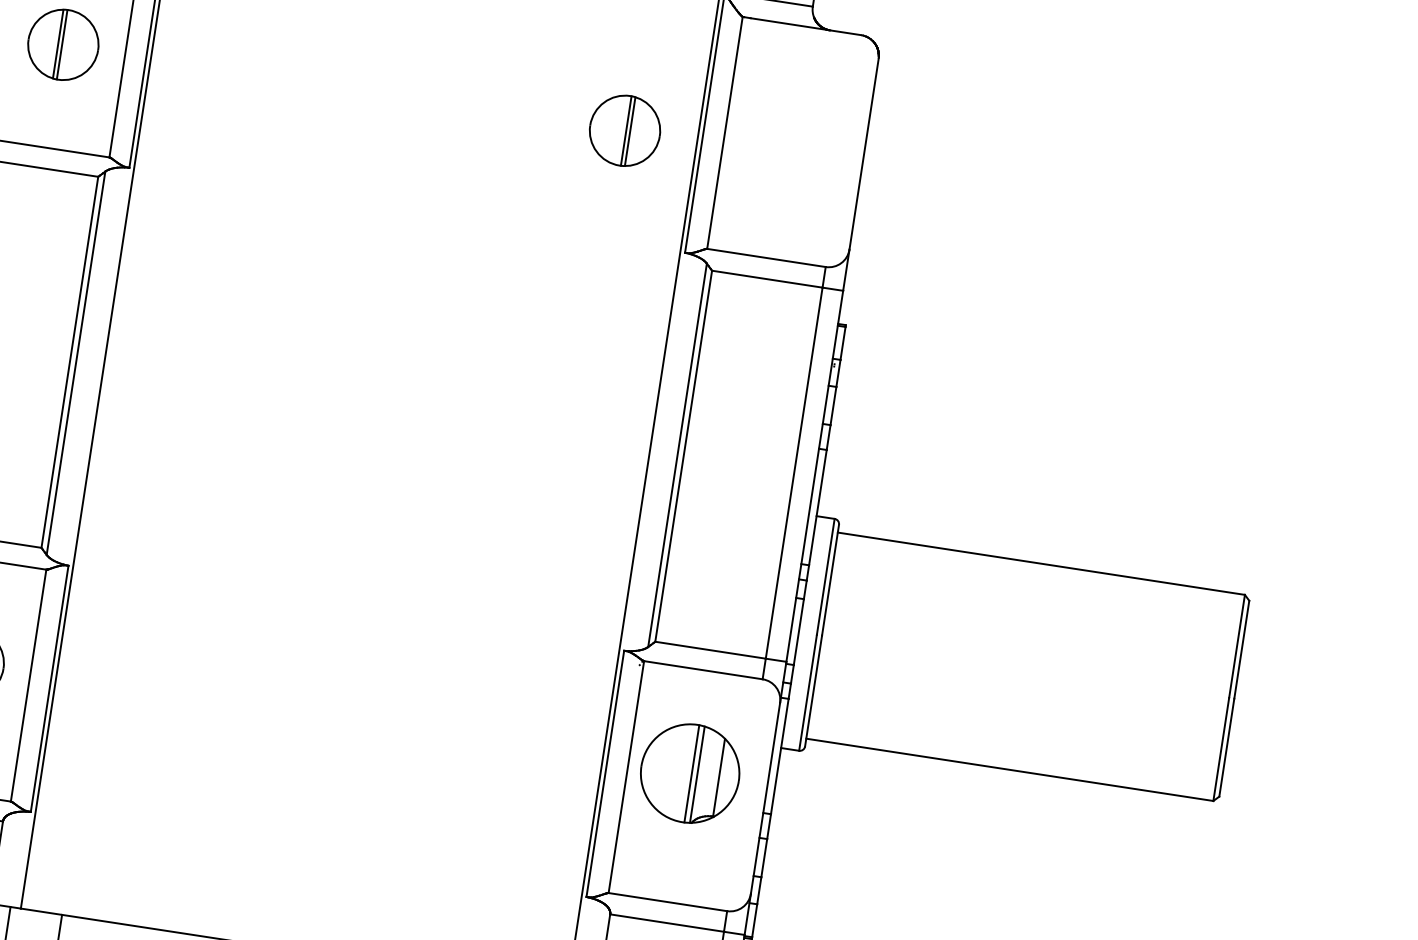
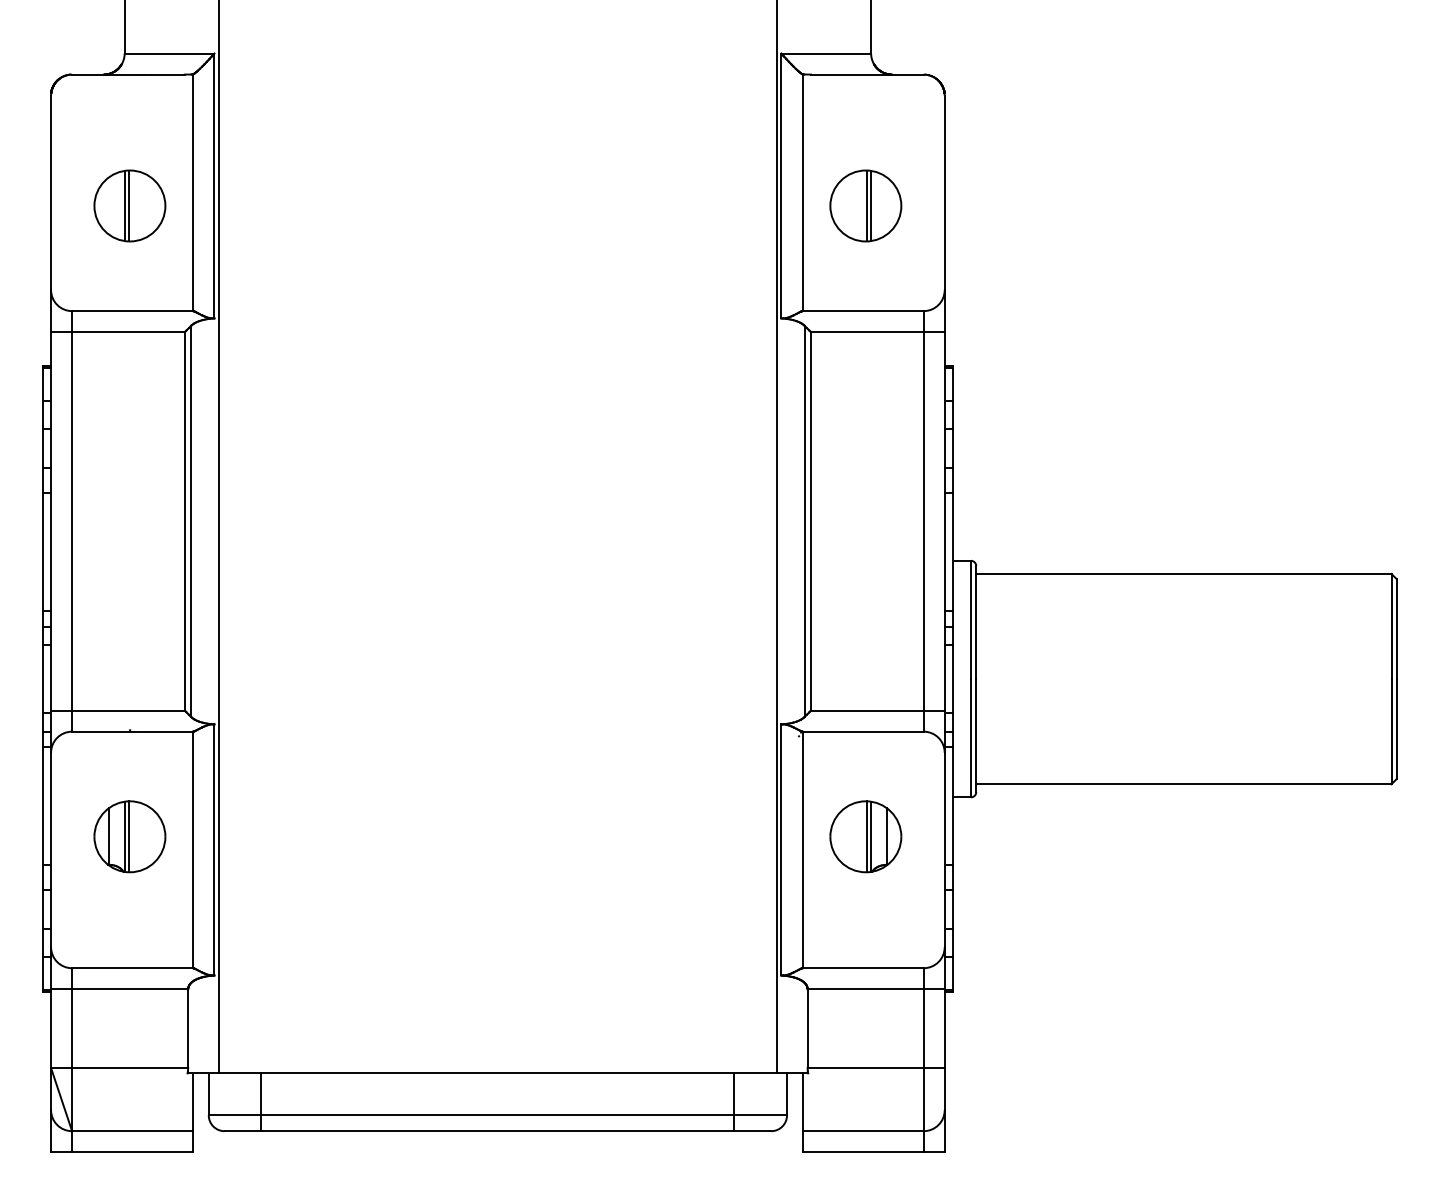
part: (624, 130) -> (865, 205), moved
part: (689, 773) -> (865, 836), size x0.71

